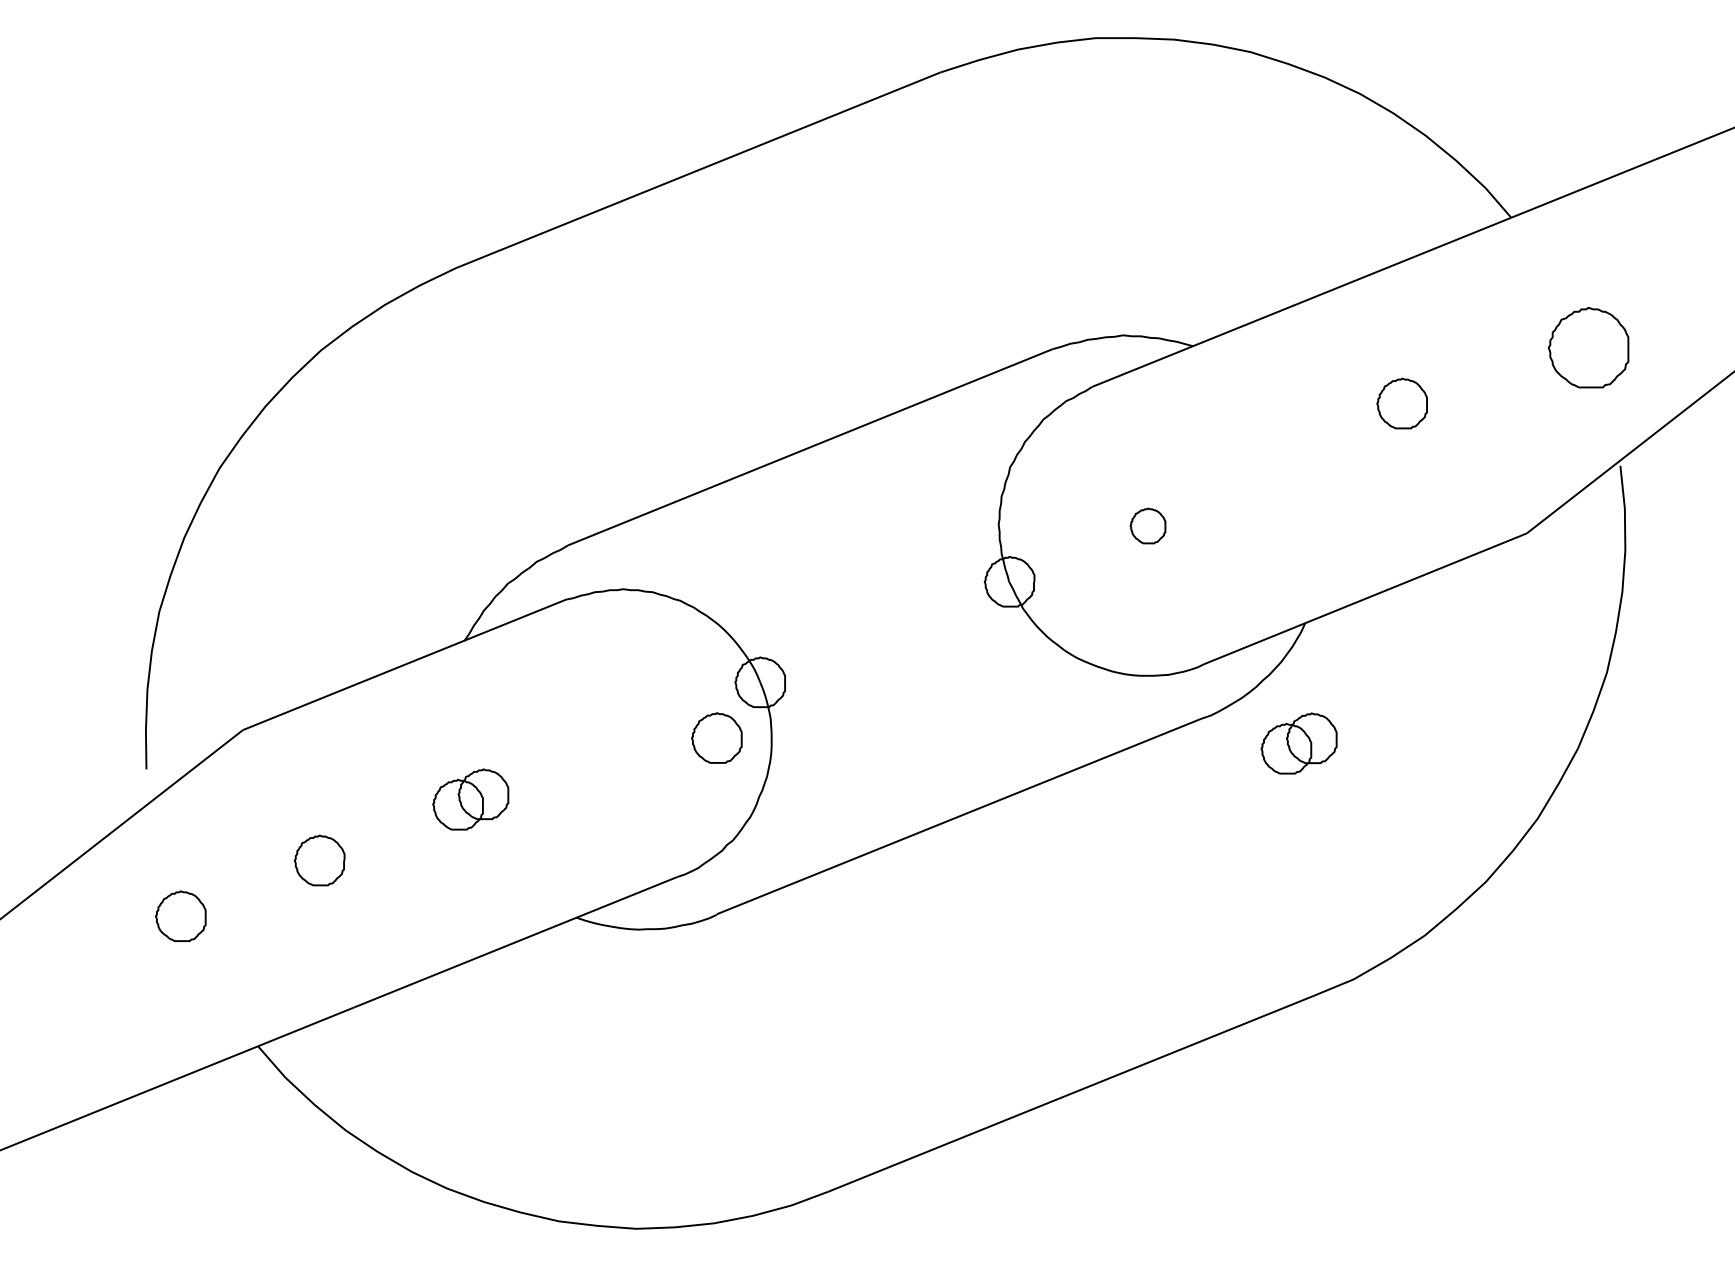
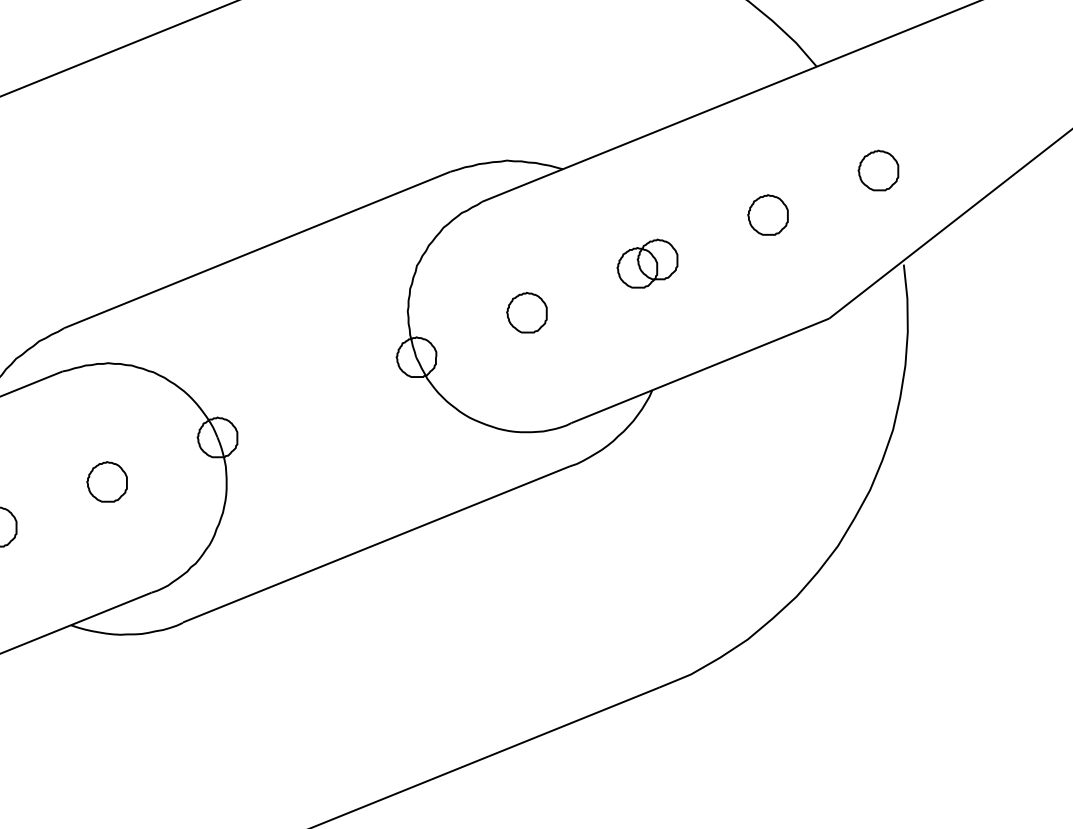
part: (1588, 347) -> (878, 170), size x0.62
part: (1401, 403) -> (767, 214), moved
part: (1147, 525) -> (526, 312), size x1.43
part: (716, 737) -> (106, 481), moved
part: (1298, 743) -> (647, 263), moved

